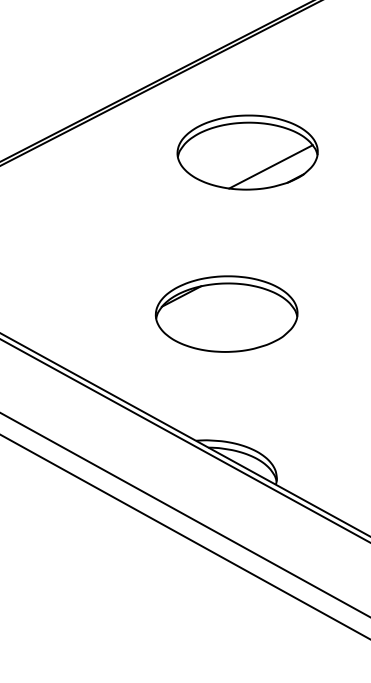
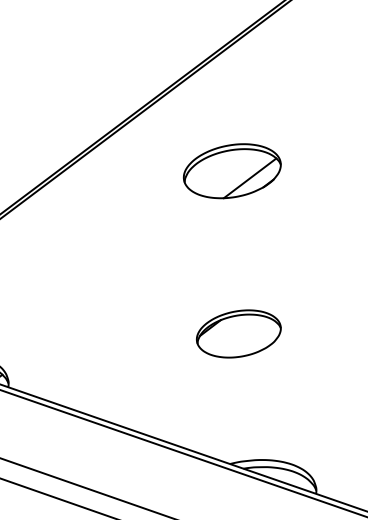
part: (247, 152) -> (232, 171), size x0.7
part: (226, 313) -> (238, 333), size x0.6

